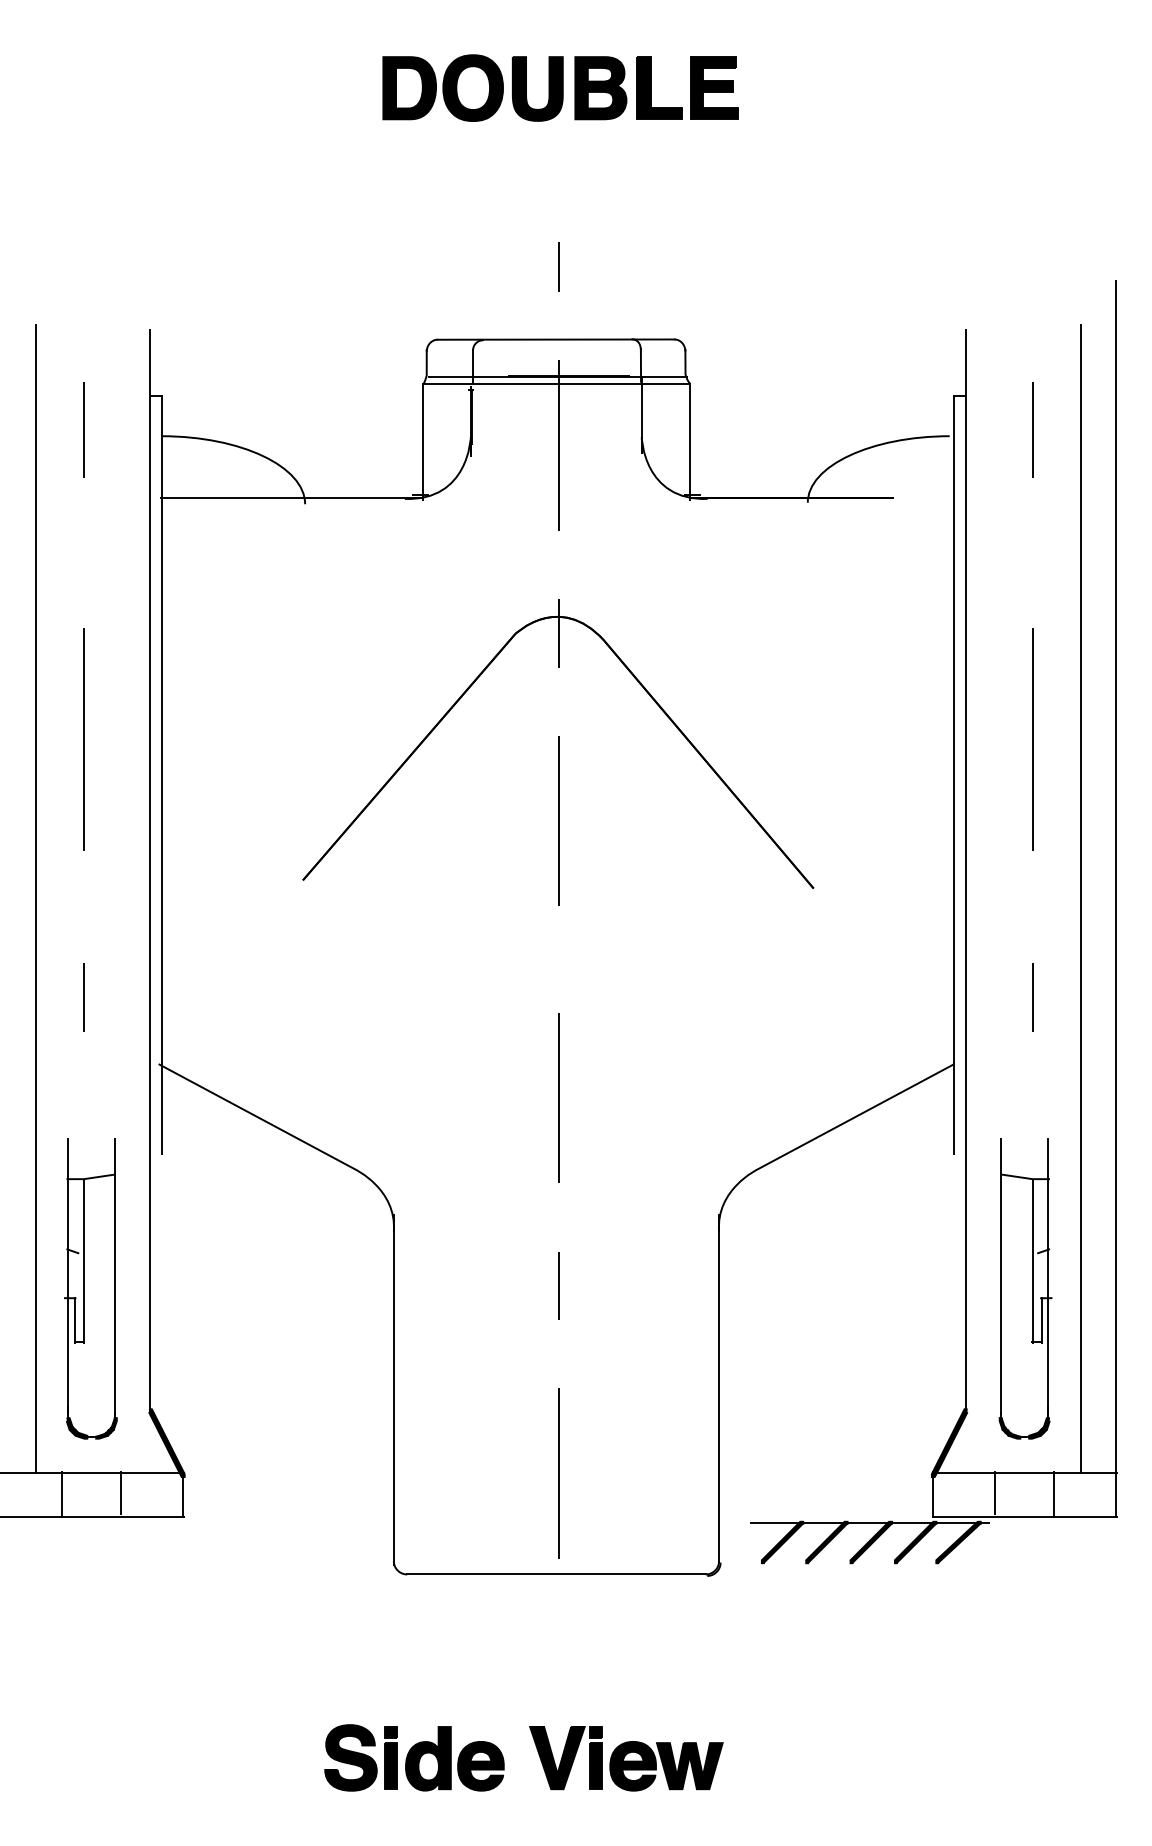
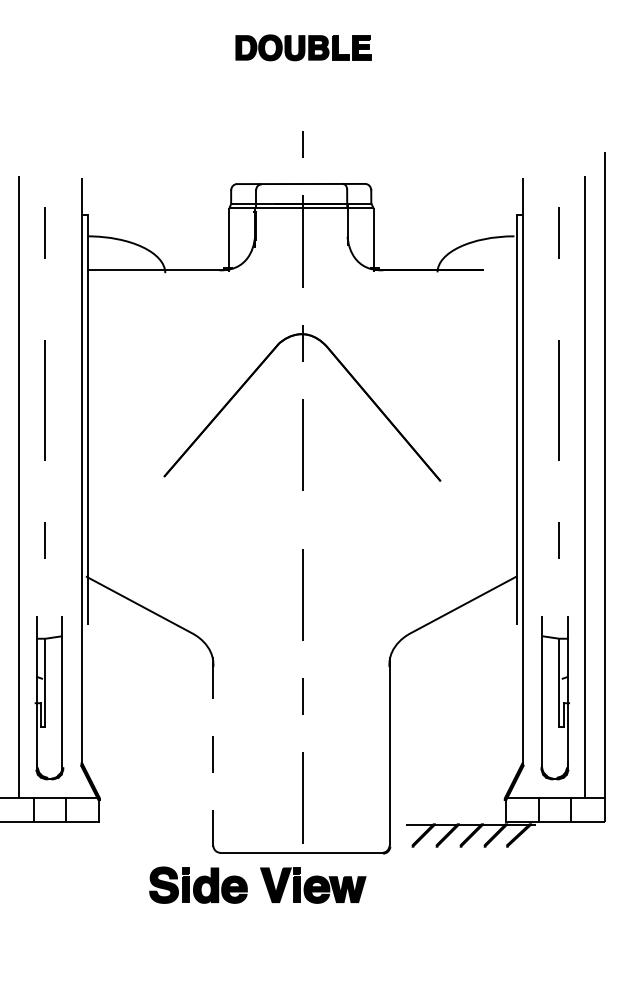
part: (560, 87) -> (303, 47), size x0.7
line: (394, 1394) -> (213, 755), solid -> dashed
part: (536, 1751) -> (264, 881), moved

